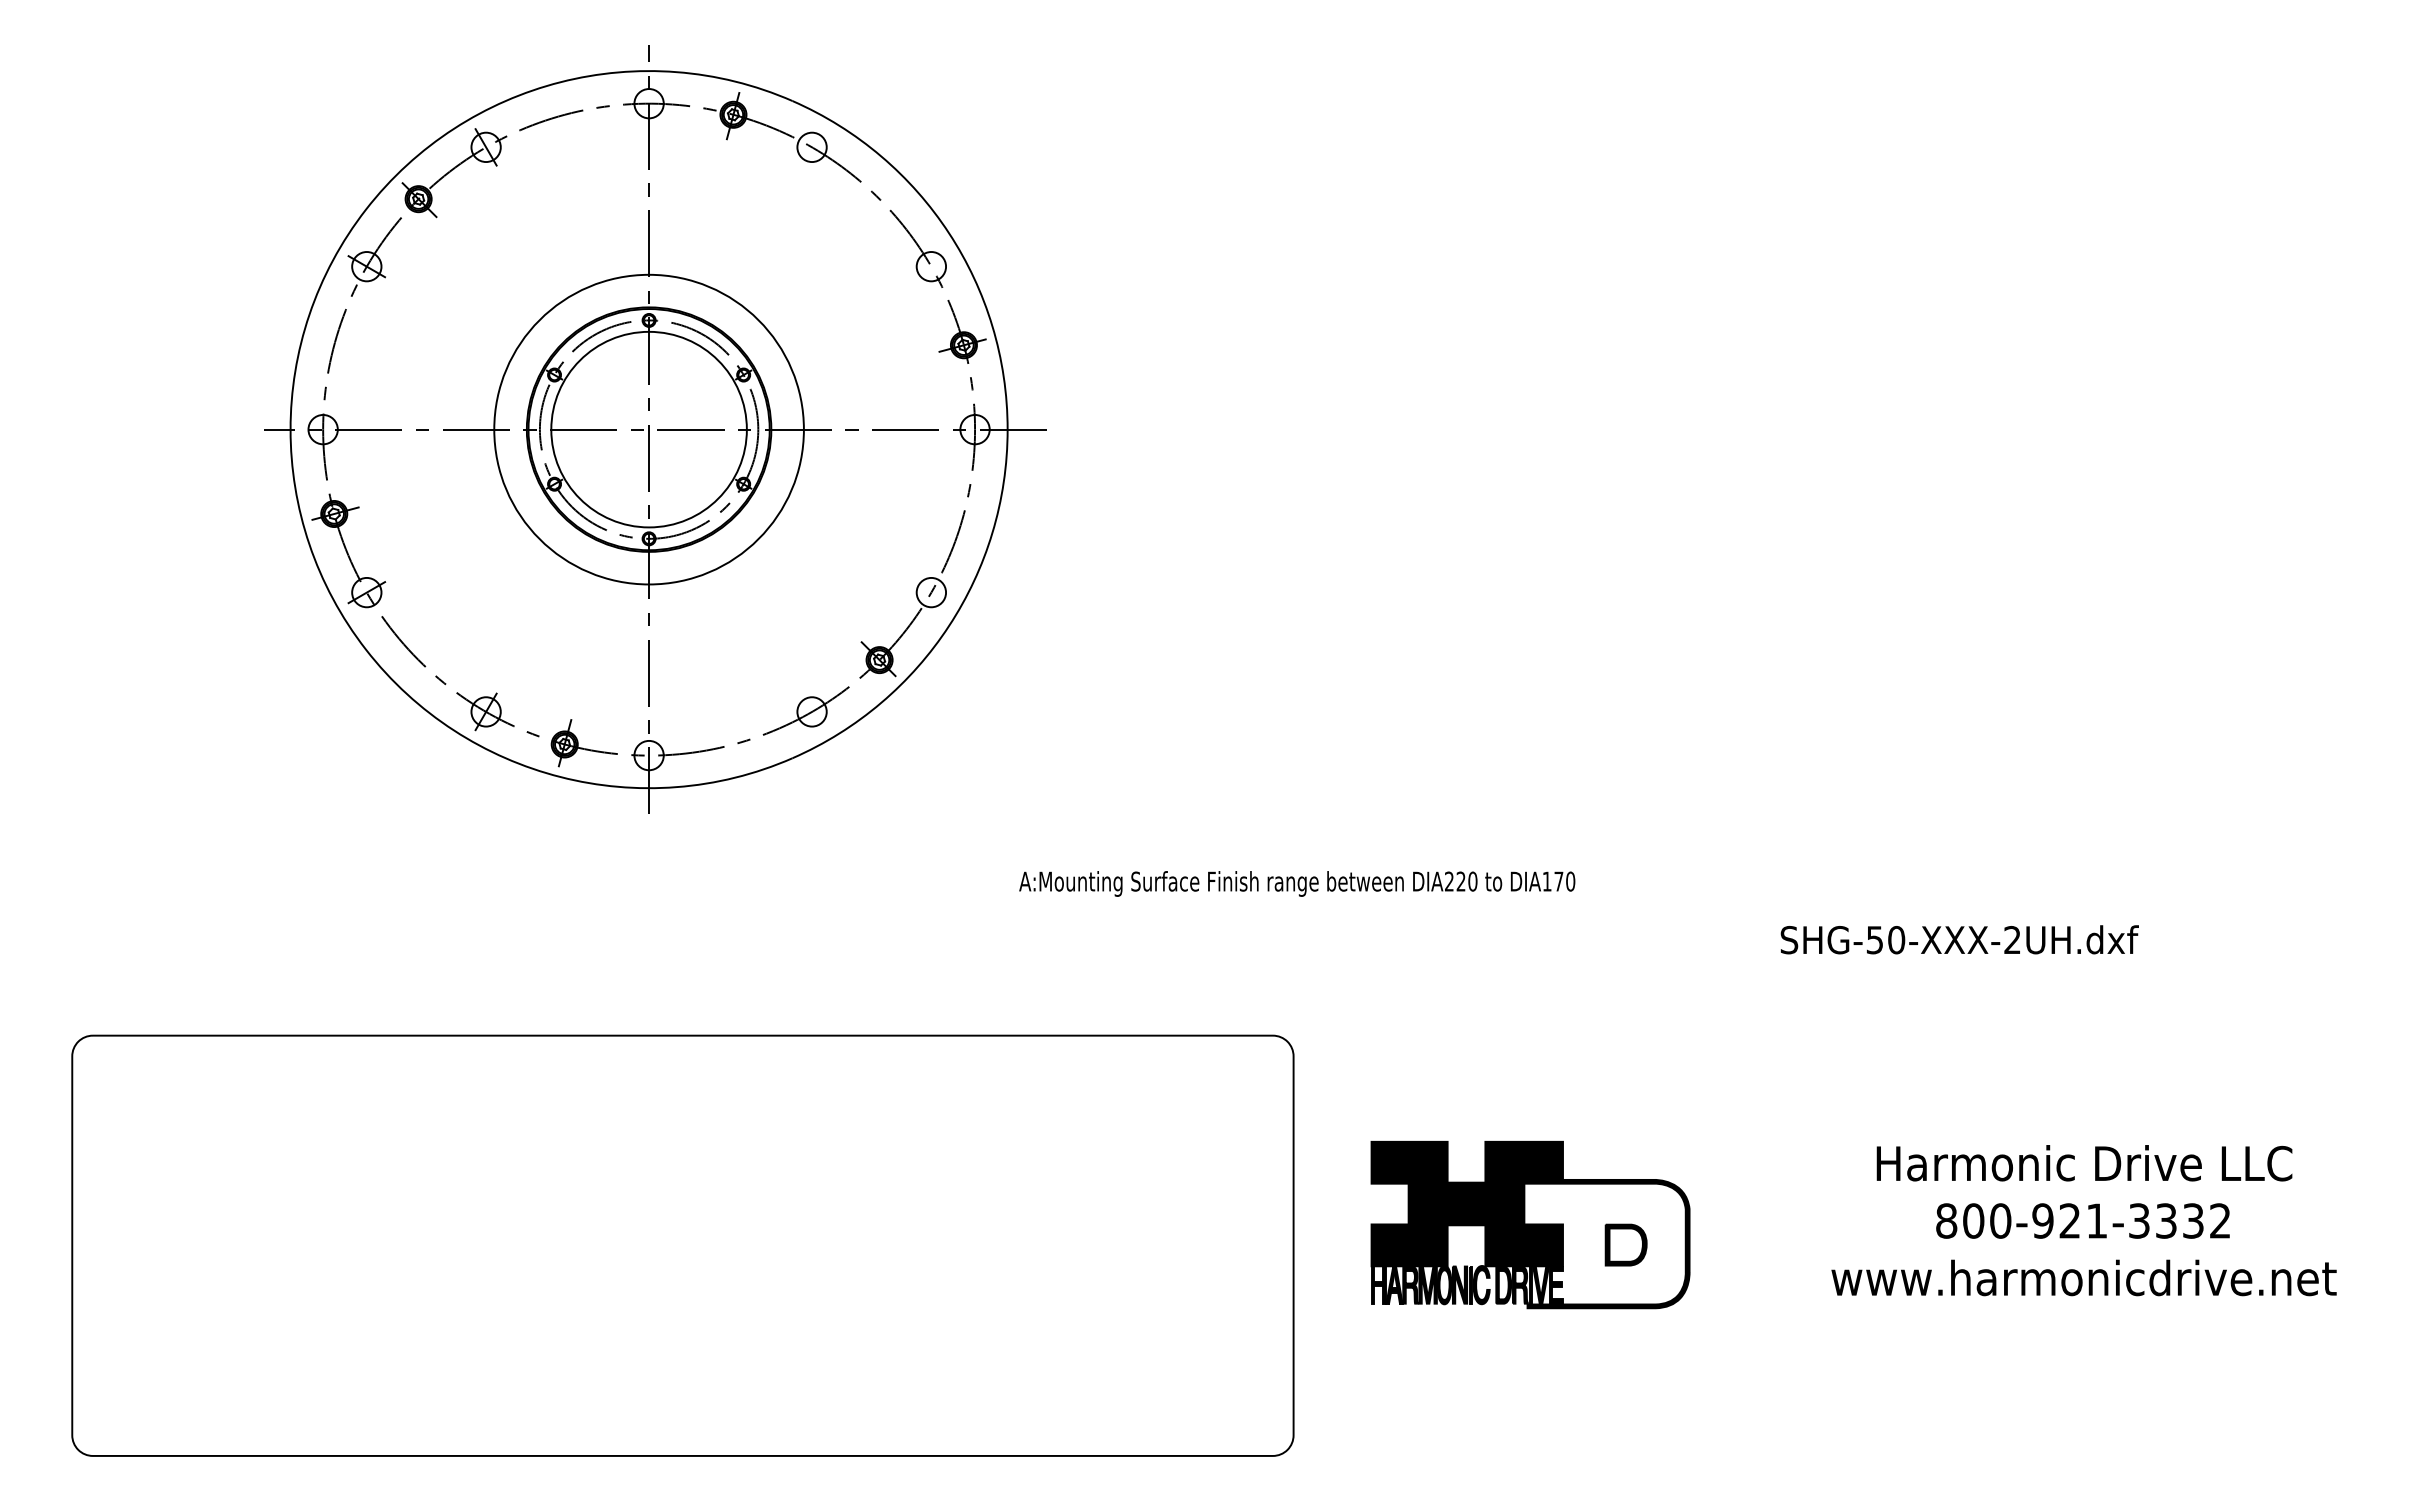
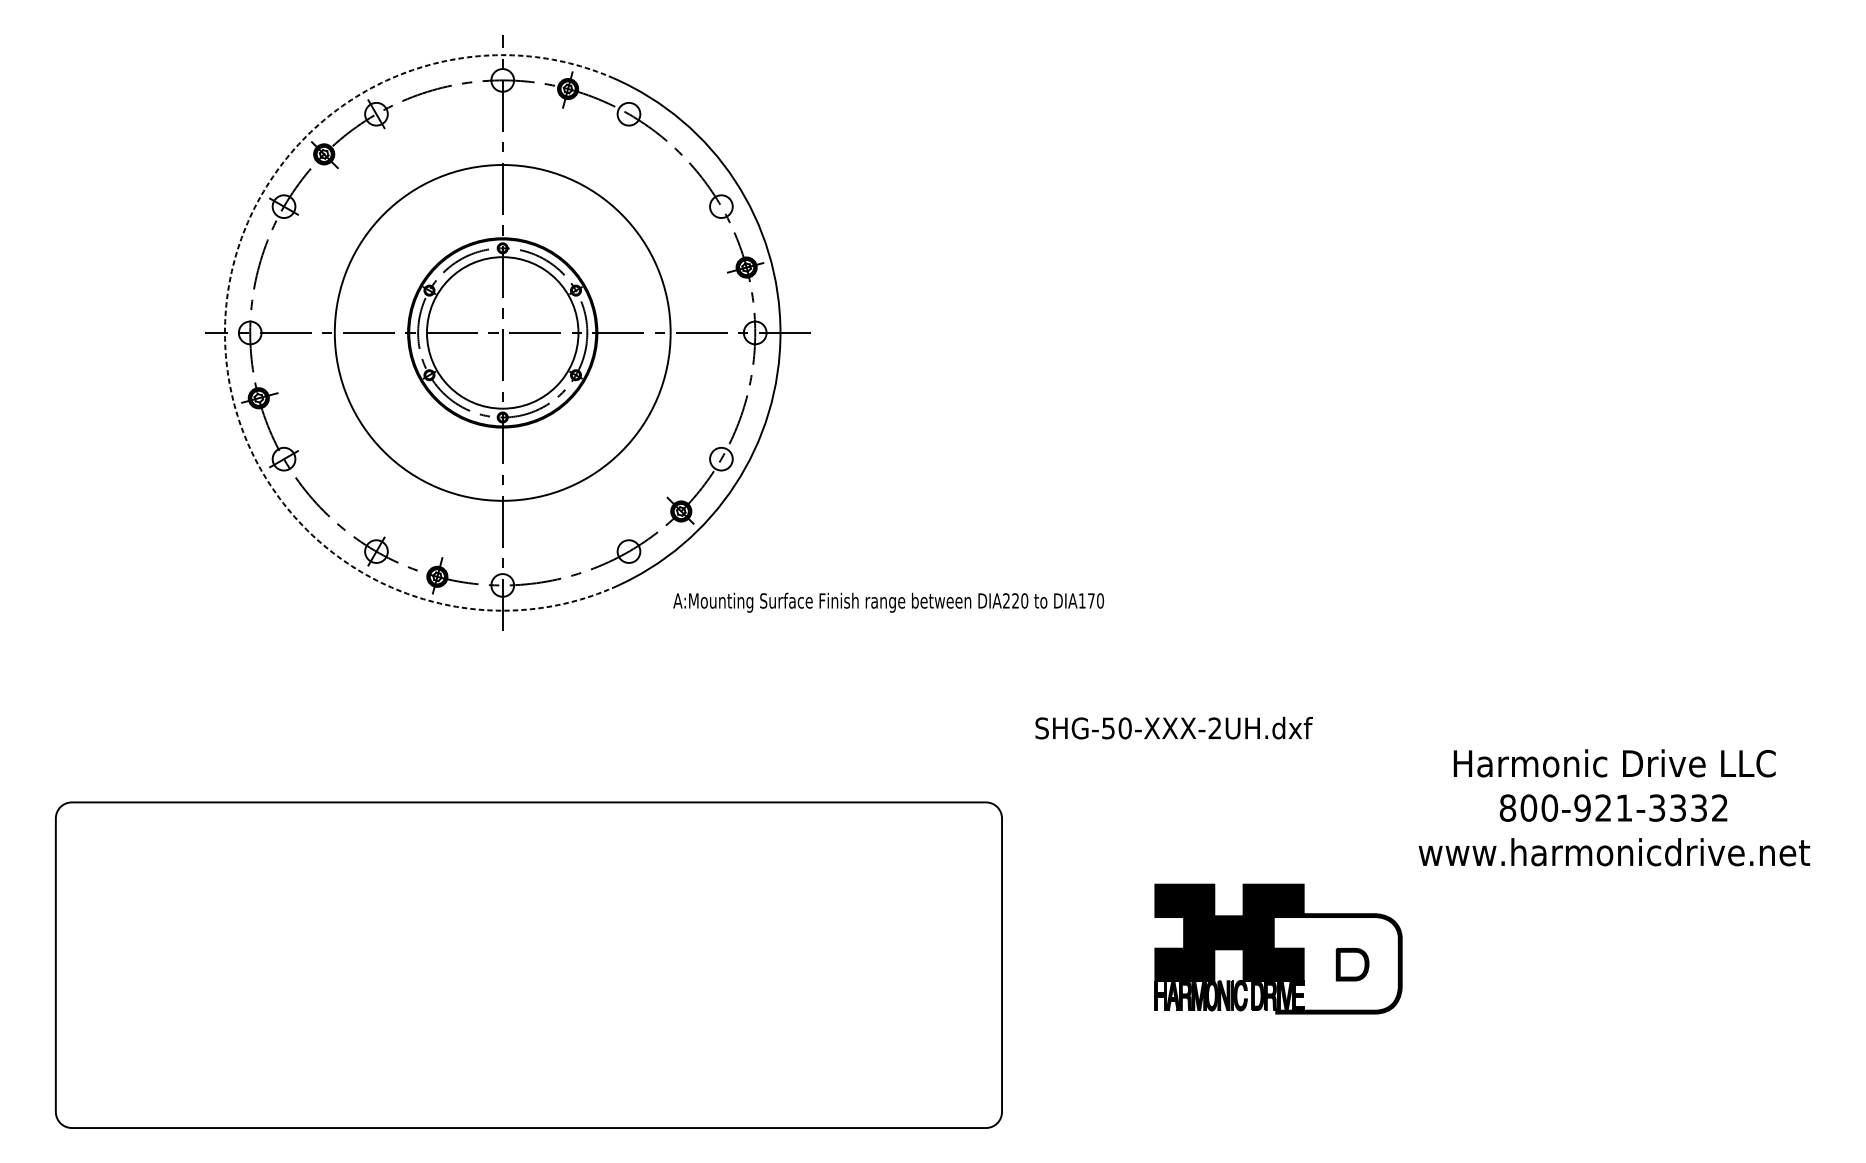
arc: (290, 429) -> (224, 332), solid -> dashed
circle: (648, 429) -> (502, 332), size x1.4
text: (1297, 883) -> (888, 602), moved
text: (1959, 939) -> (1173, 727), moved
text: (2083, 1220) -> (1613, 807), moved
part: (1530, 1225) -> (1278, 949), moved

